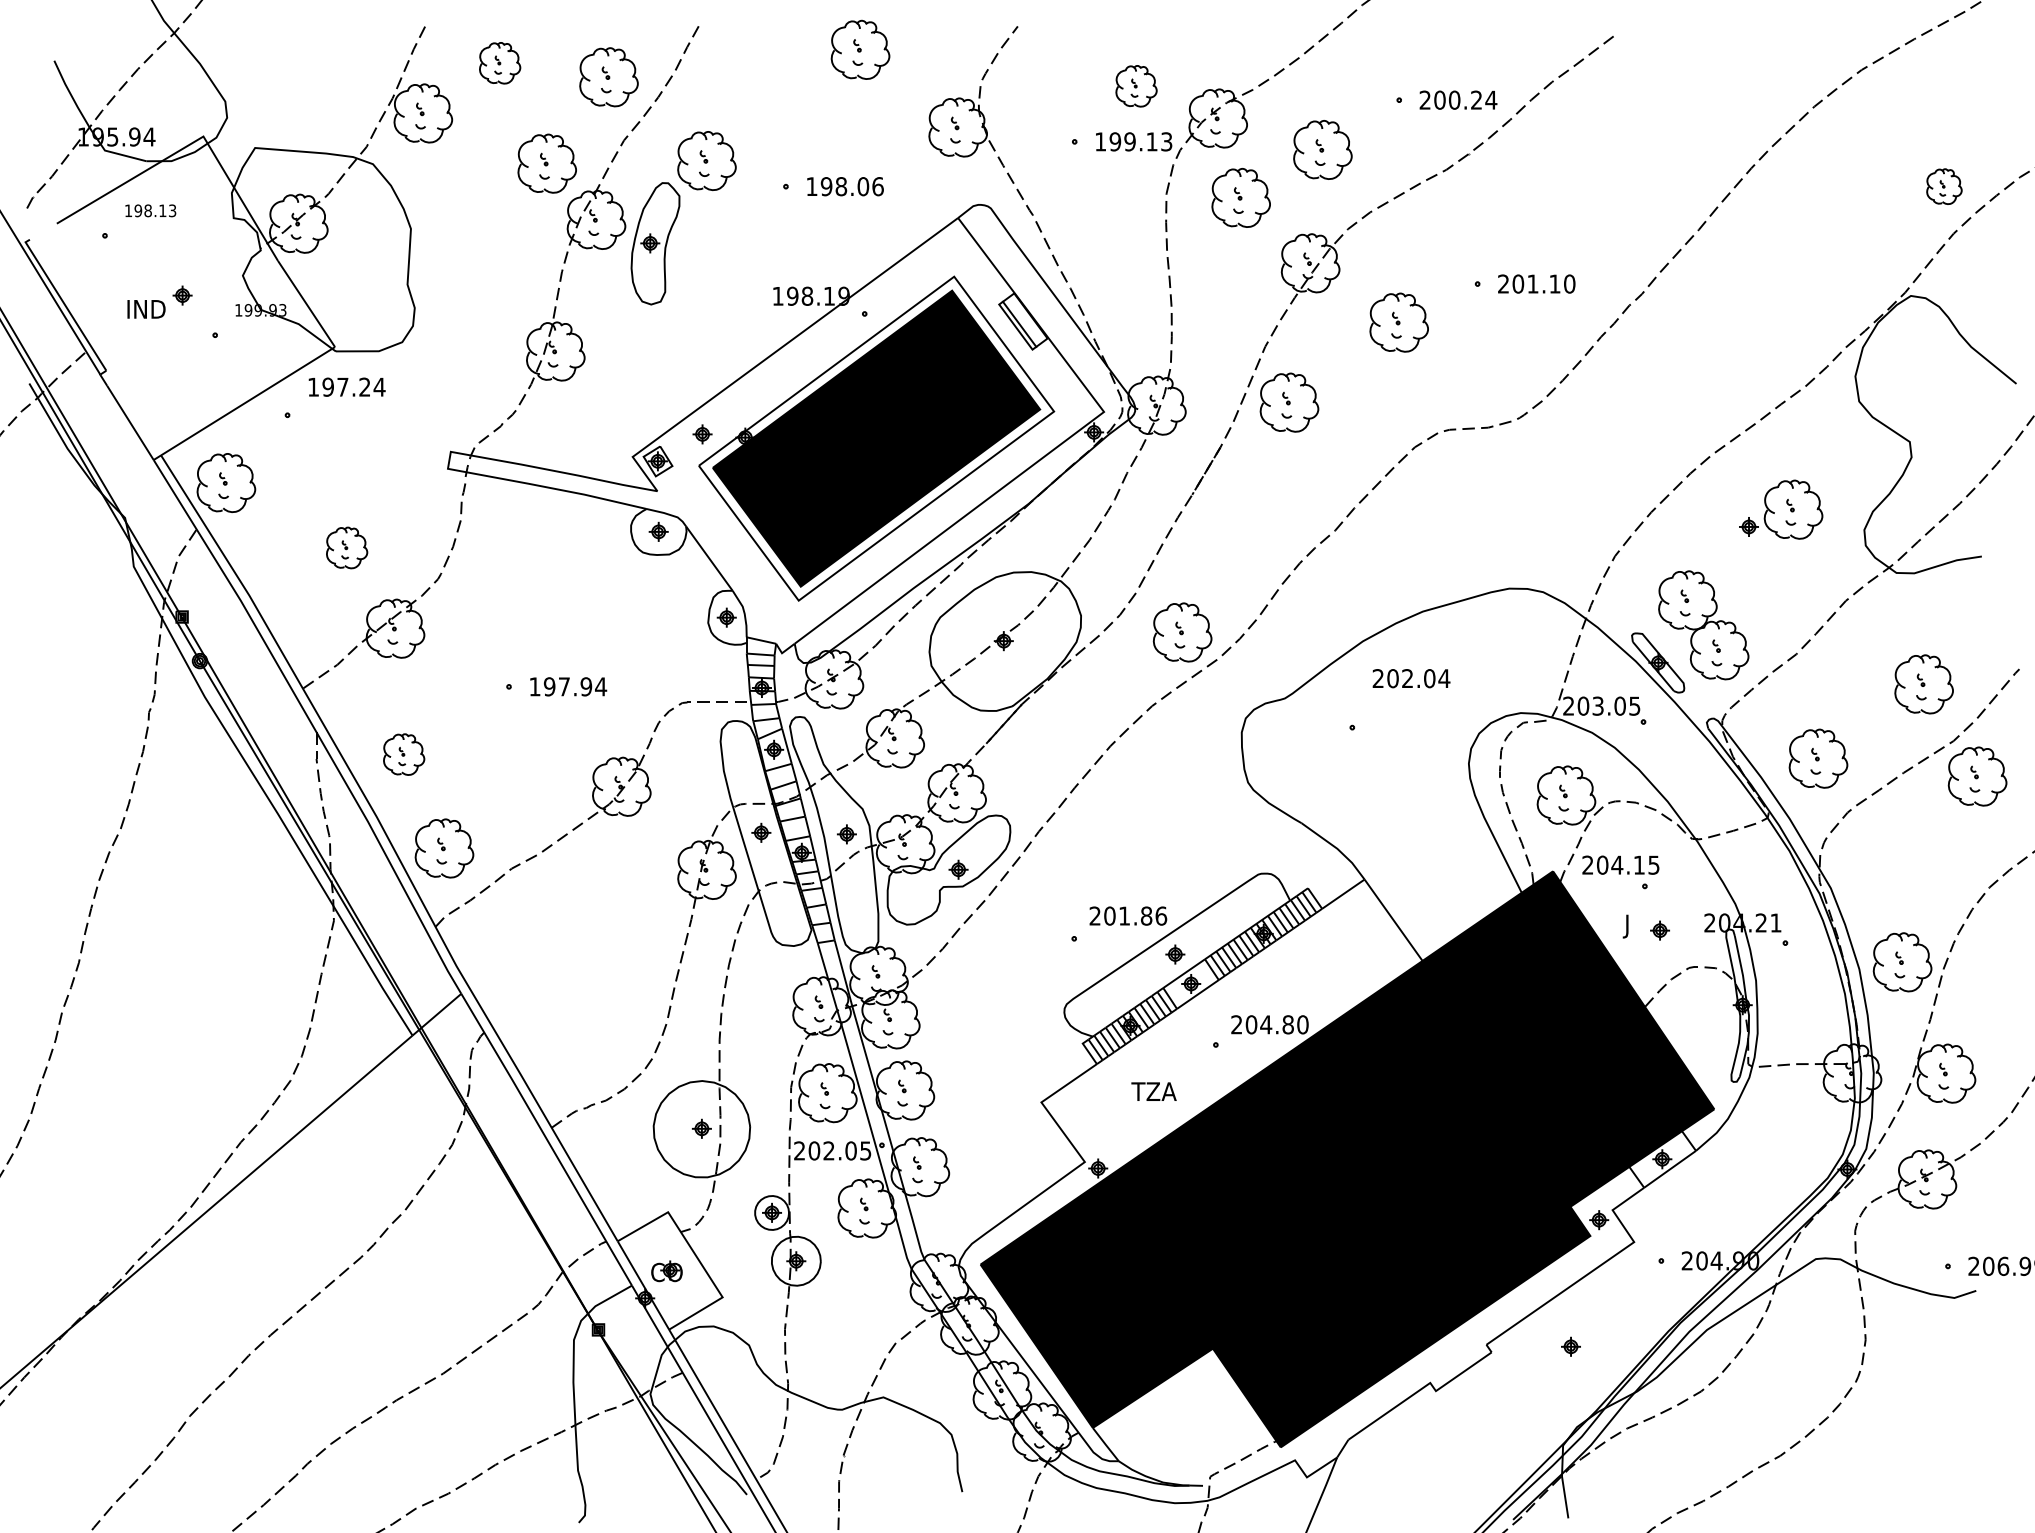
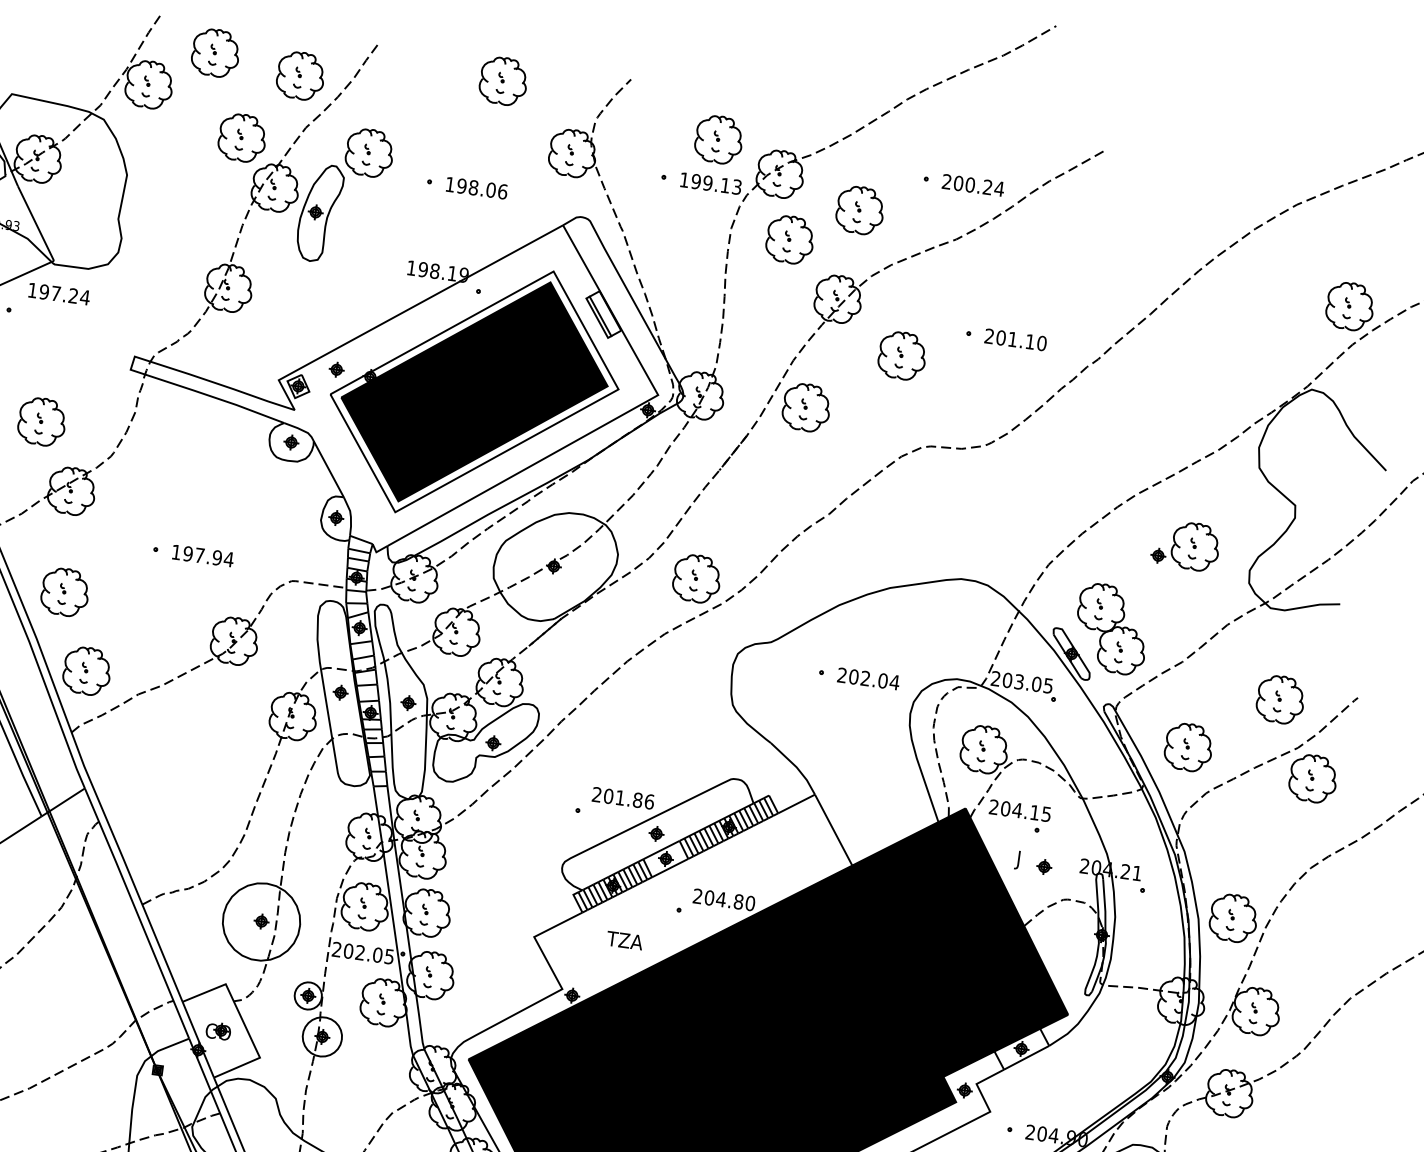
part: (499, 63) -> (215, 53), size x1.43
part: (1136, 86) -> (718, 139), size x1.43
part: (1944, 186) -> (1350, 306), size x1.67
part: (346, 547) -> (41, 421), size x1.43
text: (1411, 678) -> (868, 678), moved
part: (403, 754) -> (64, 592), size x1.43

